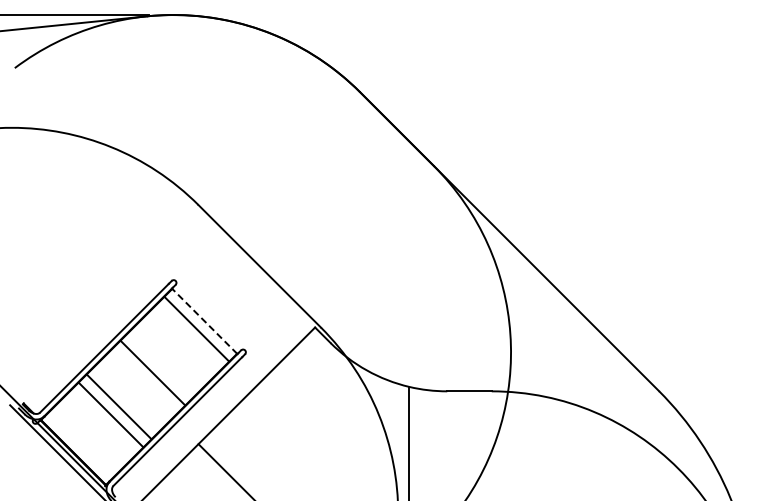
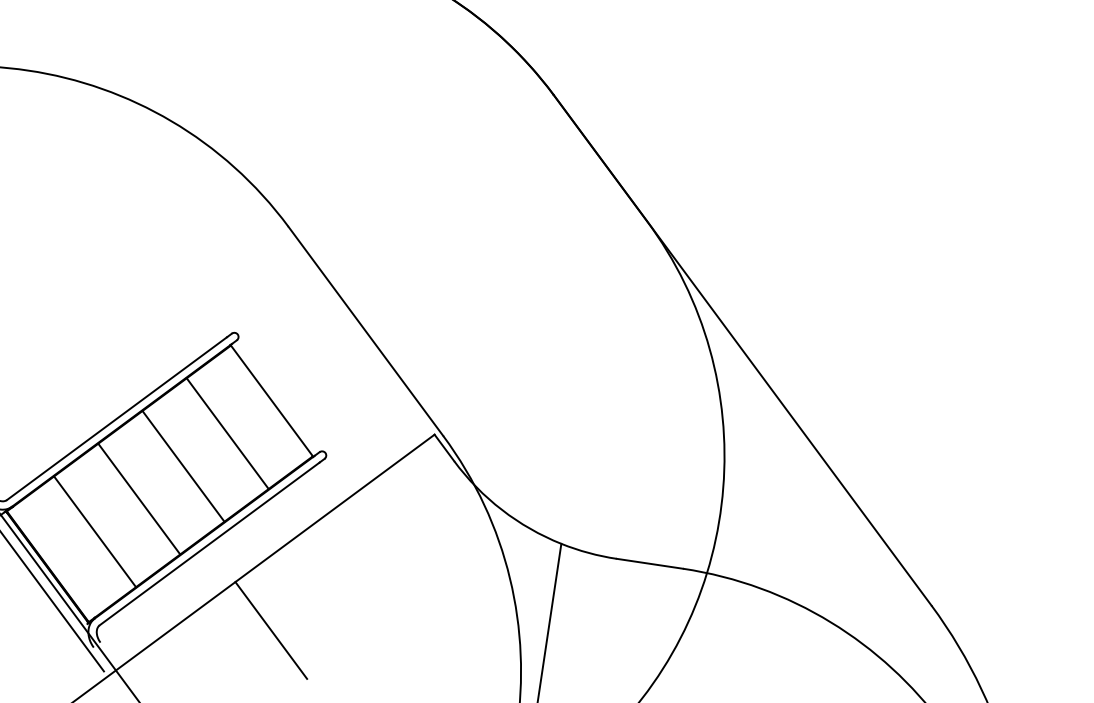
line: (204, 320) -> (271, 399), dashed -> solid
line: (196, 328) -> (227, 432), moved
line: (118, 406) -> (94, 531), moved
line: (110, 414) -> (138, 498), moved

